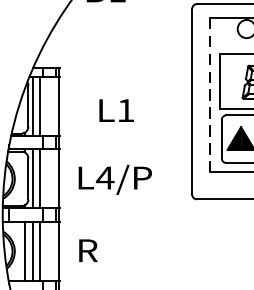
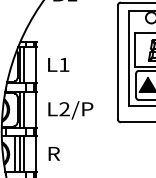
line: (210, 95) -> (129, 58), dashed -> solid
text: (116, 109) -> (58, 64), moved
text: (104, 178) -> (64, 109), L4/P -> L2/P

